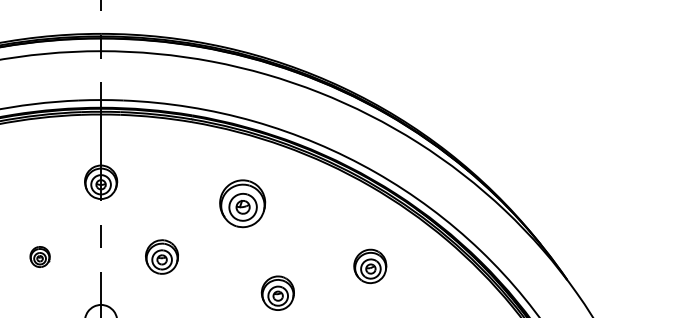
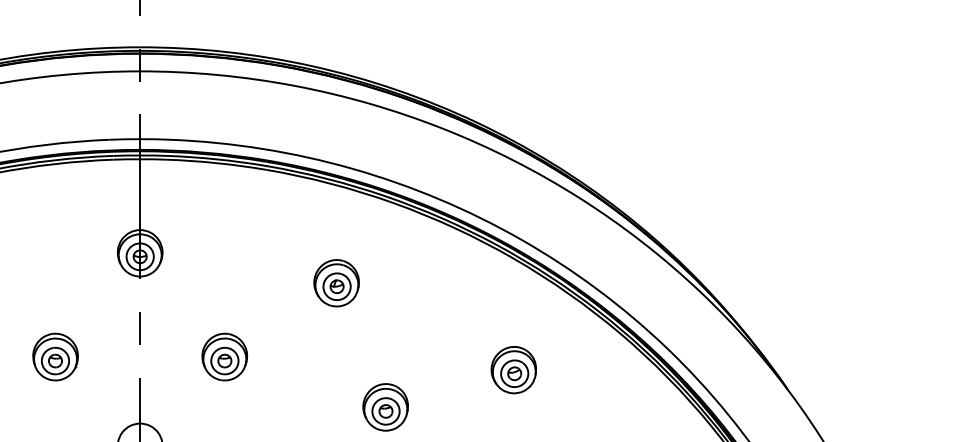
part: (242, 204) -> (336, 283), size x0.71
part: (40, 256) -> (55, 356), size x1.67

